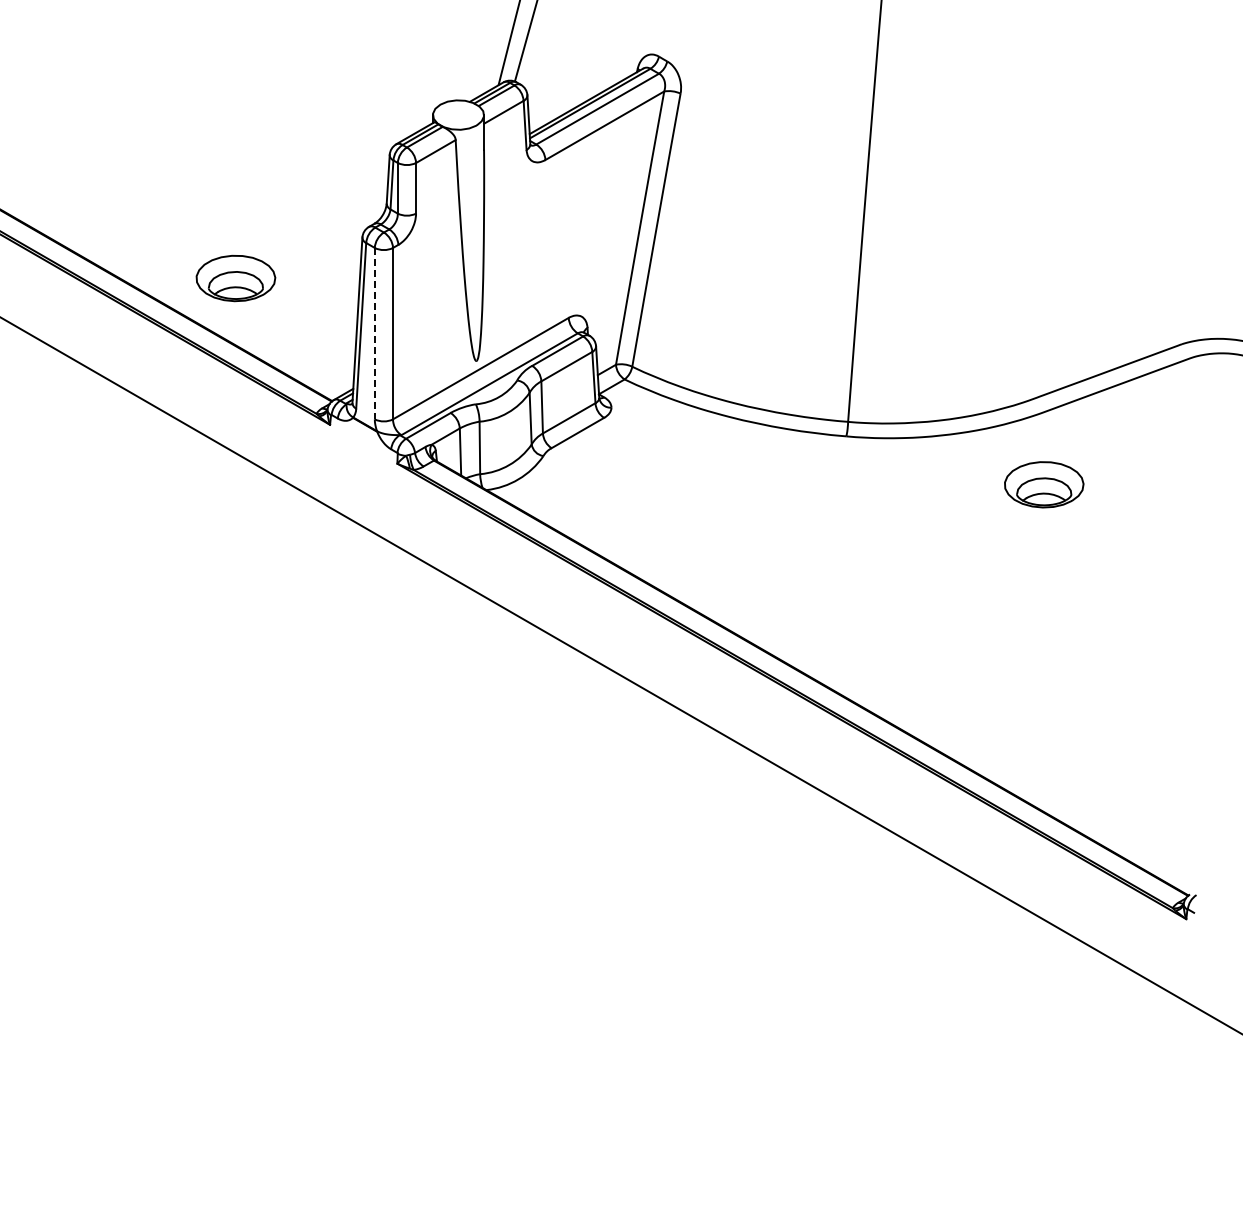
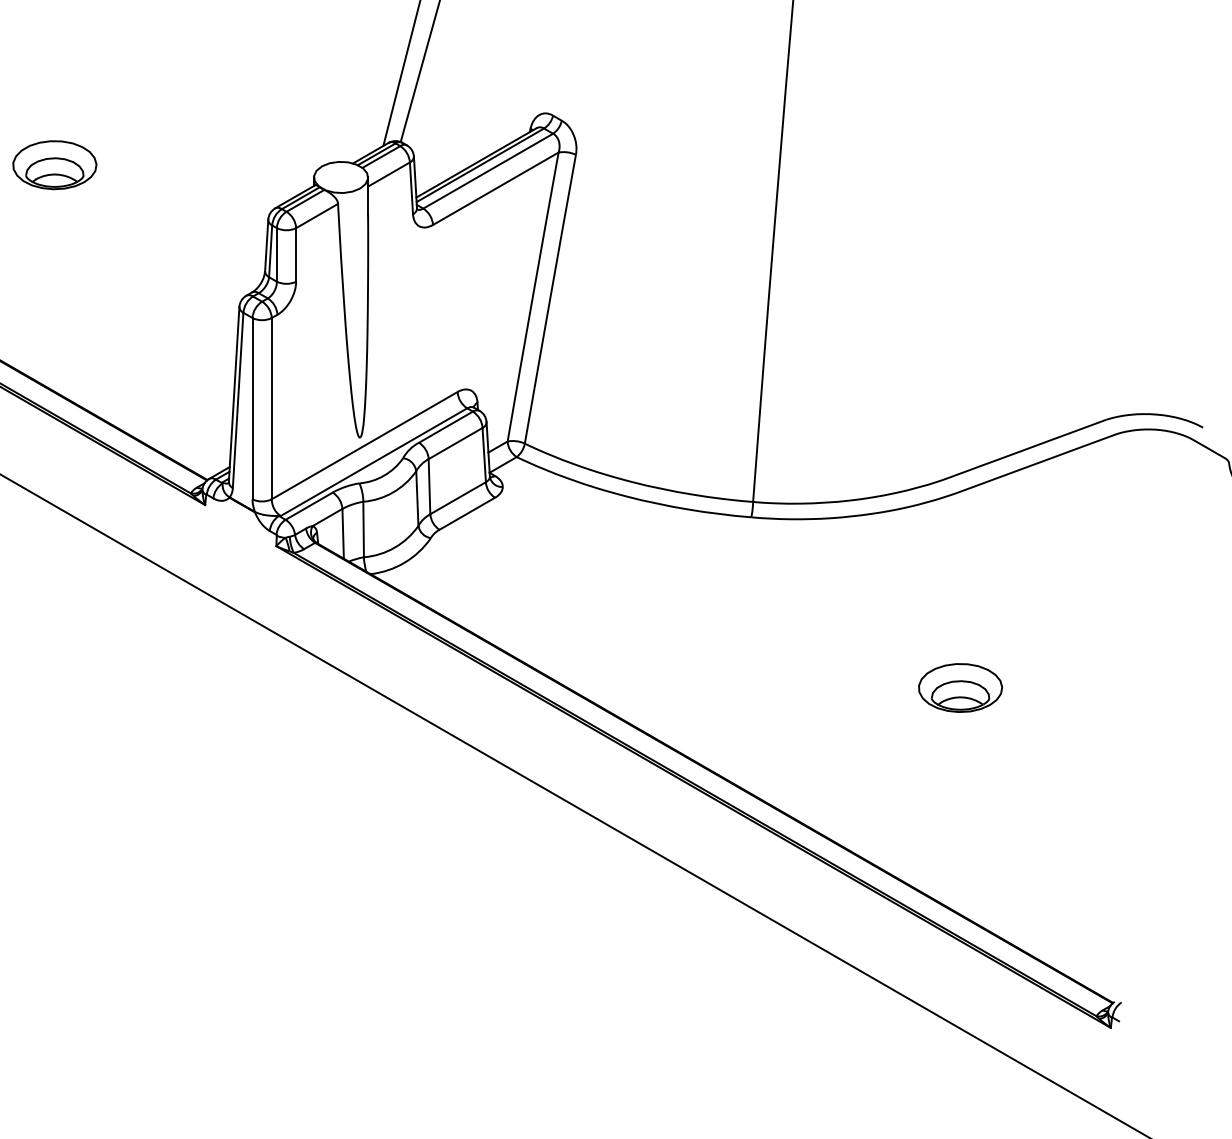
part: (235, 278) -> (54, 165), moved
line: (374, 333) -> (252, 408), dashed -> solid
part: (1044, 484) -> (960, 687), moved

